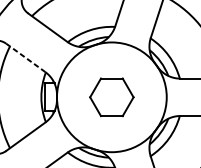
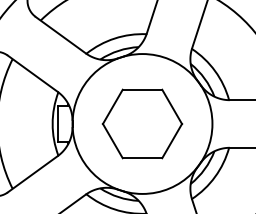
line: (25, 57) -> (32, 73), dashed -> solid
part: (111, 96) -> (142, 123), size x1.43

